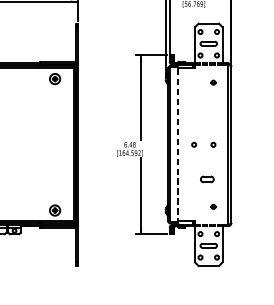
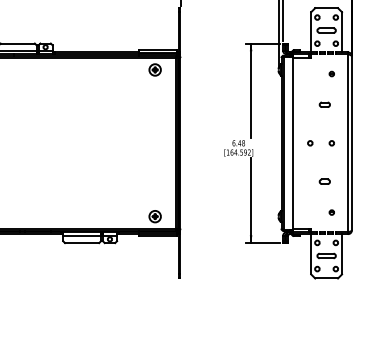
part: (206, 110) -> (324, 104), added
line: (178, 144) -> (292, 143), dashed -> solid
part: (206, 179) -> (324, 181), size x0.71

